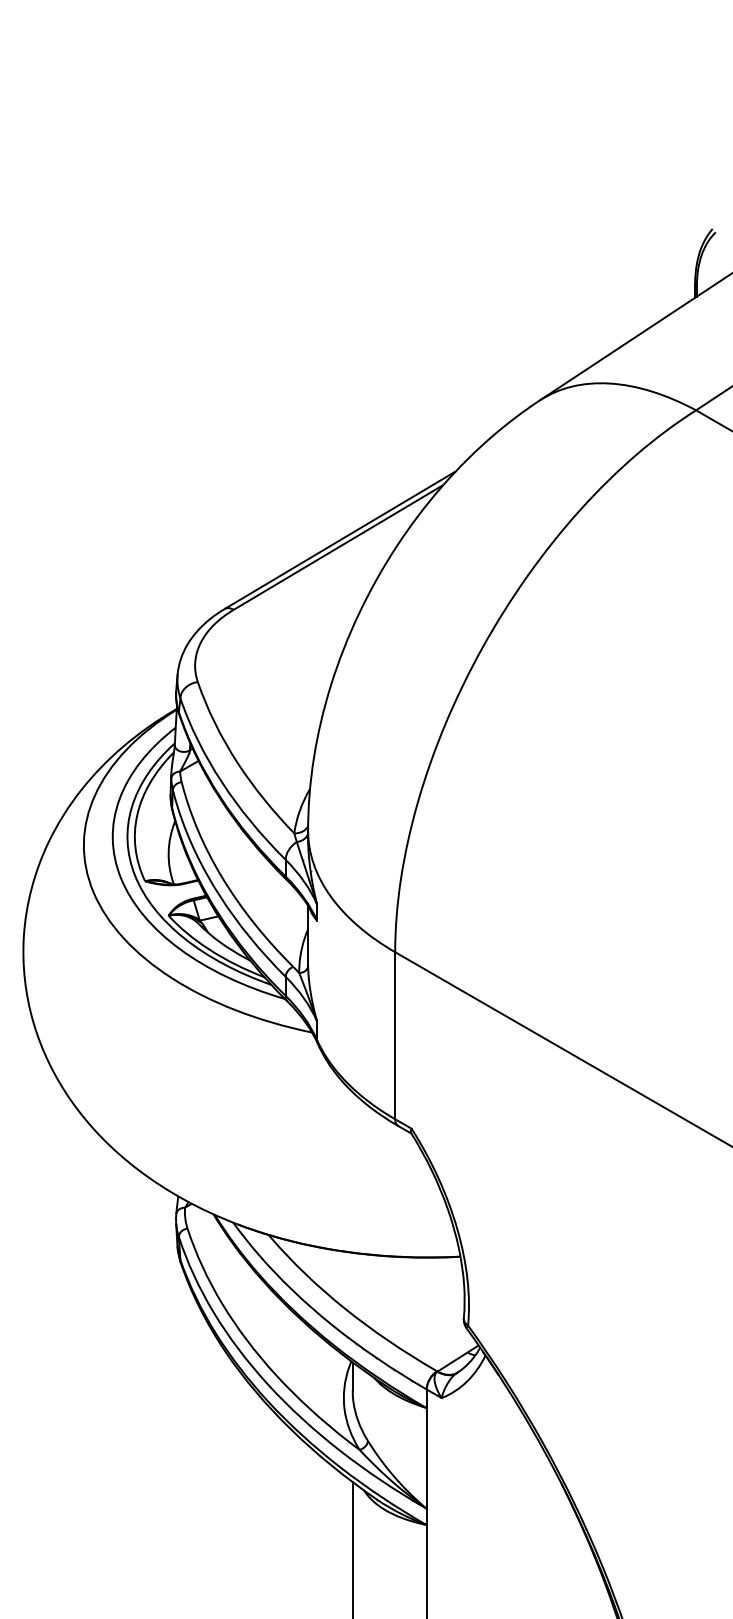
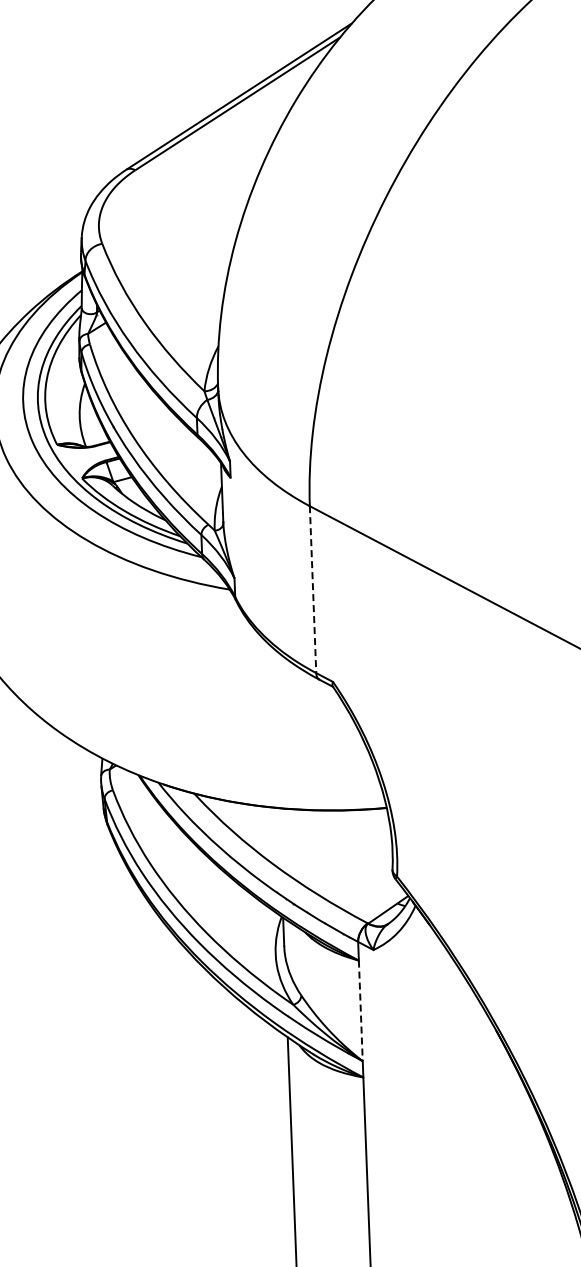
line: (395, 1035) -> (313, 589), solid -> dashed
line: (426, 1458) -> (360, 1010), solid -> dashed

